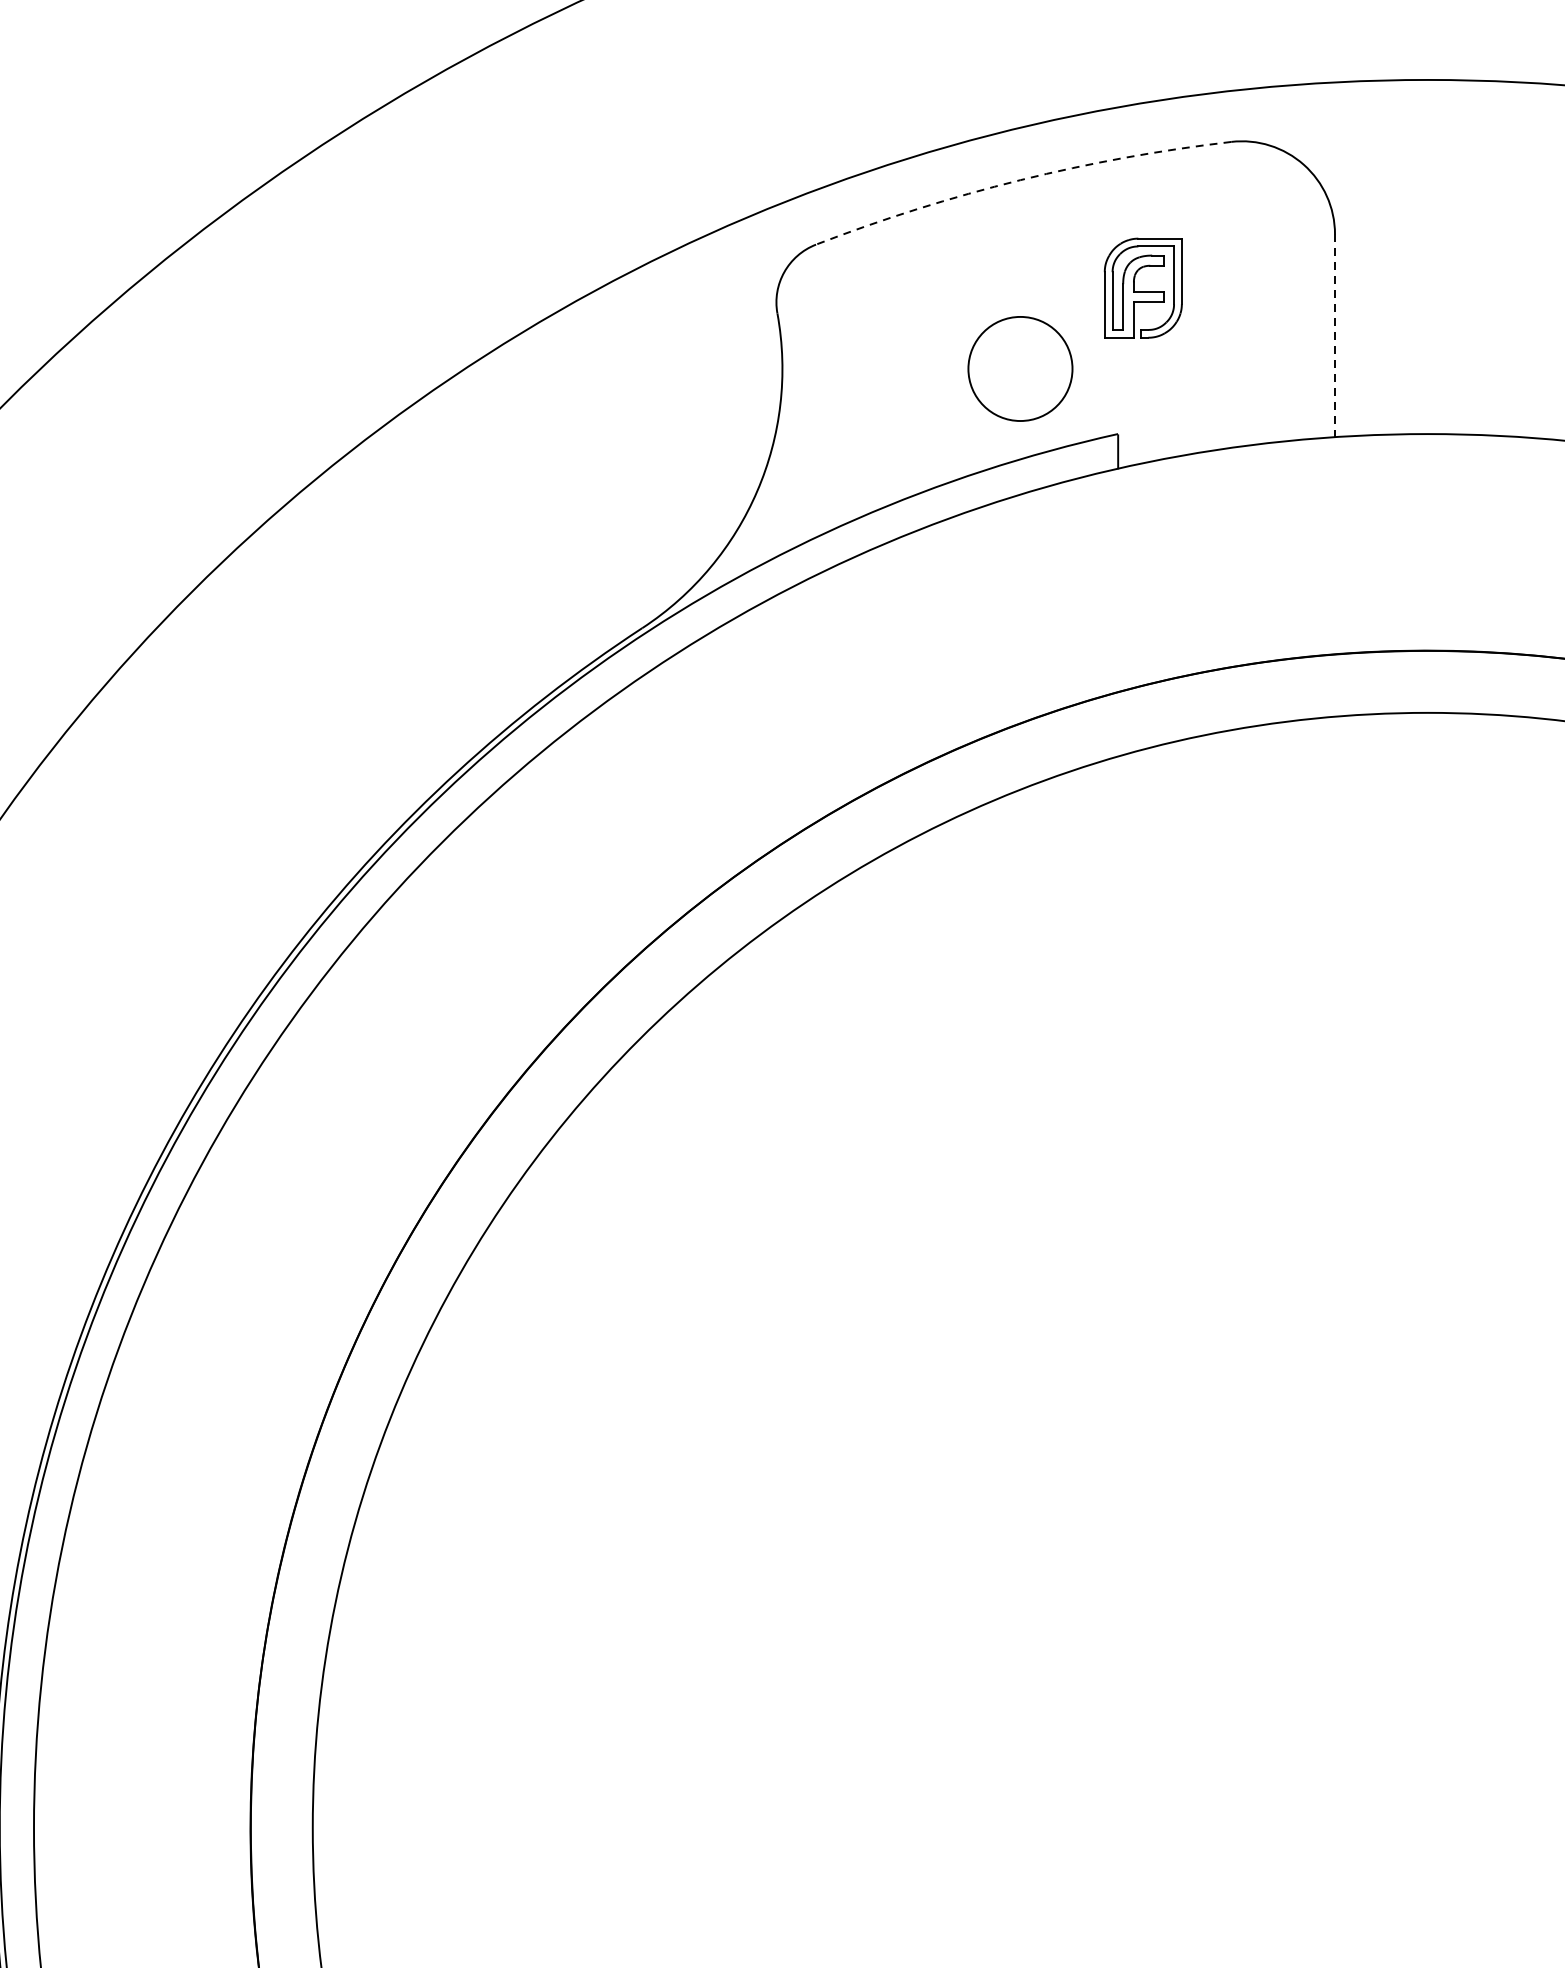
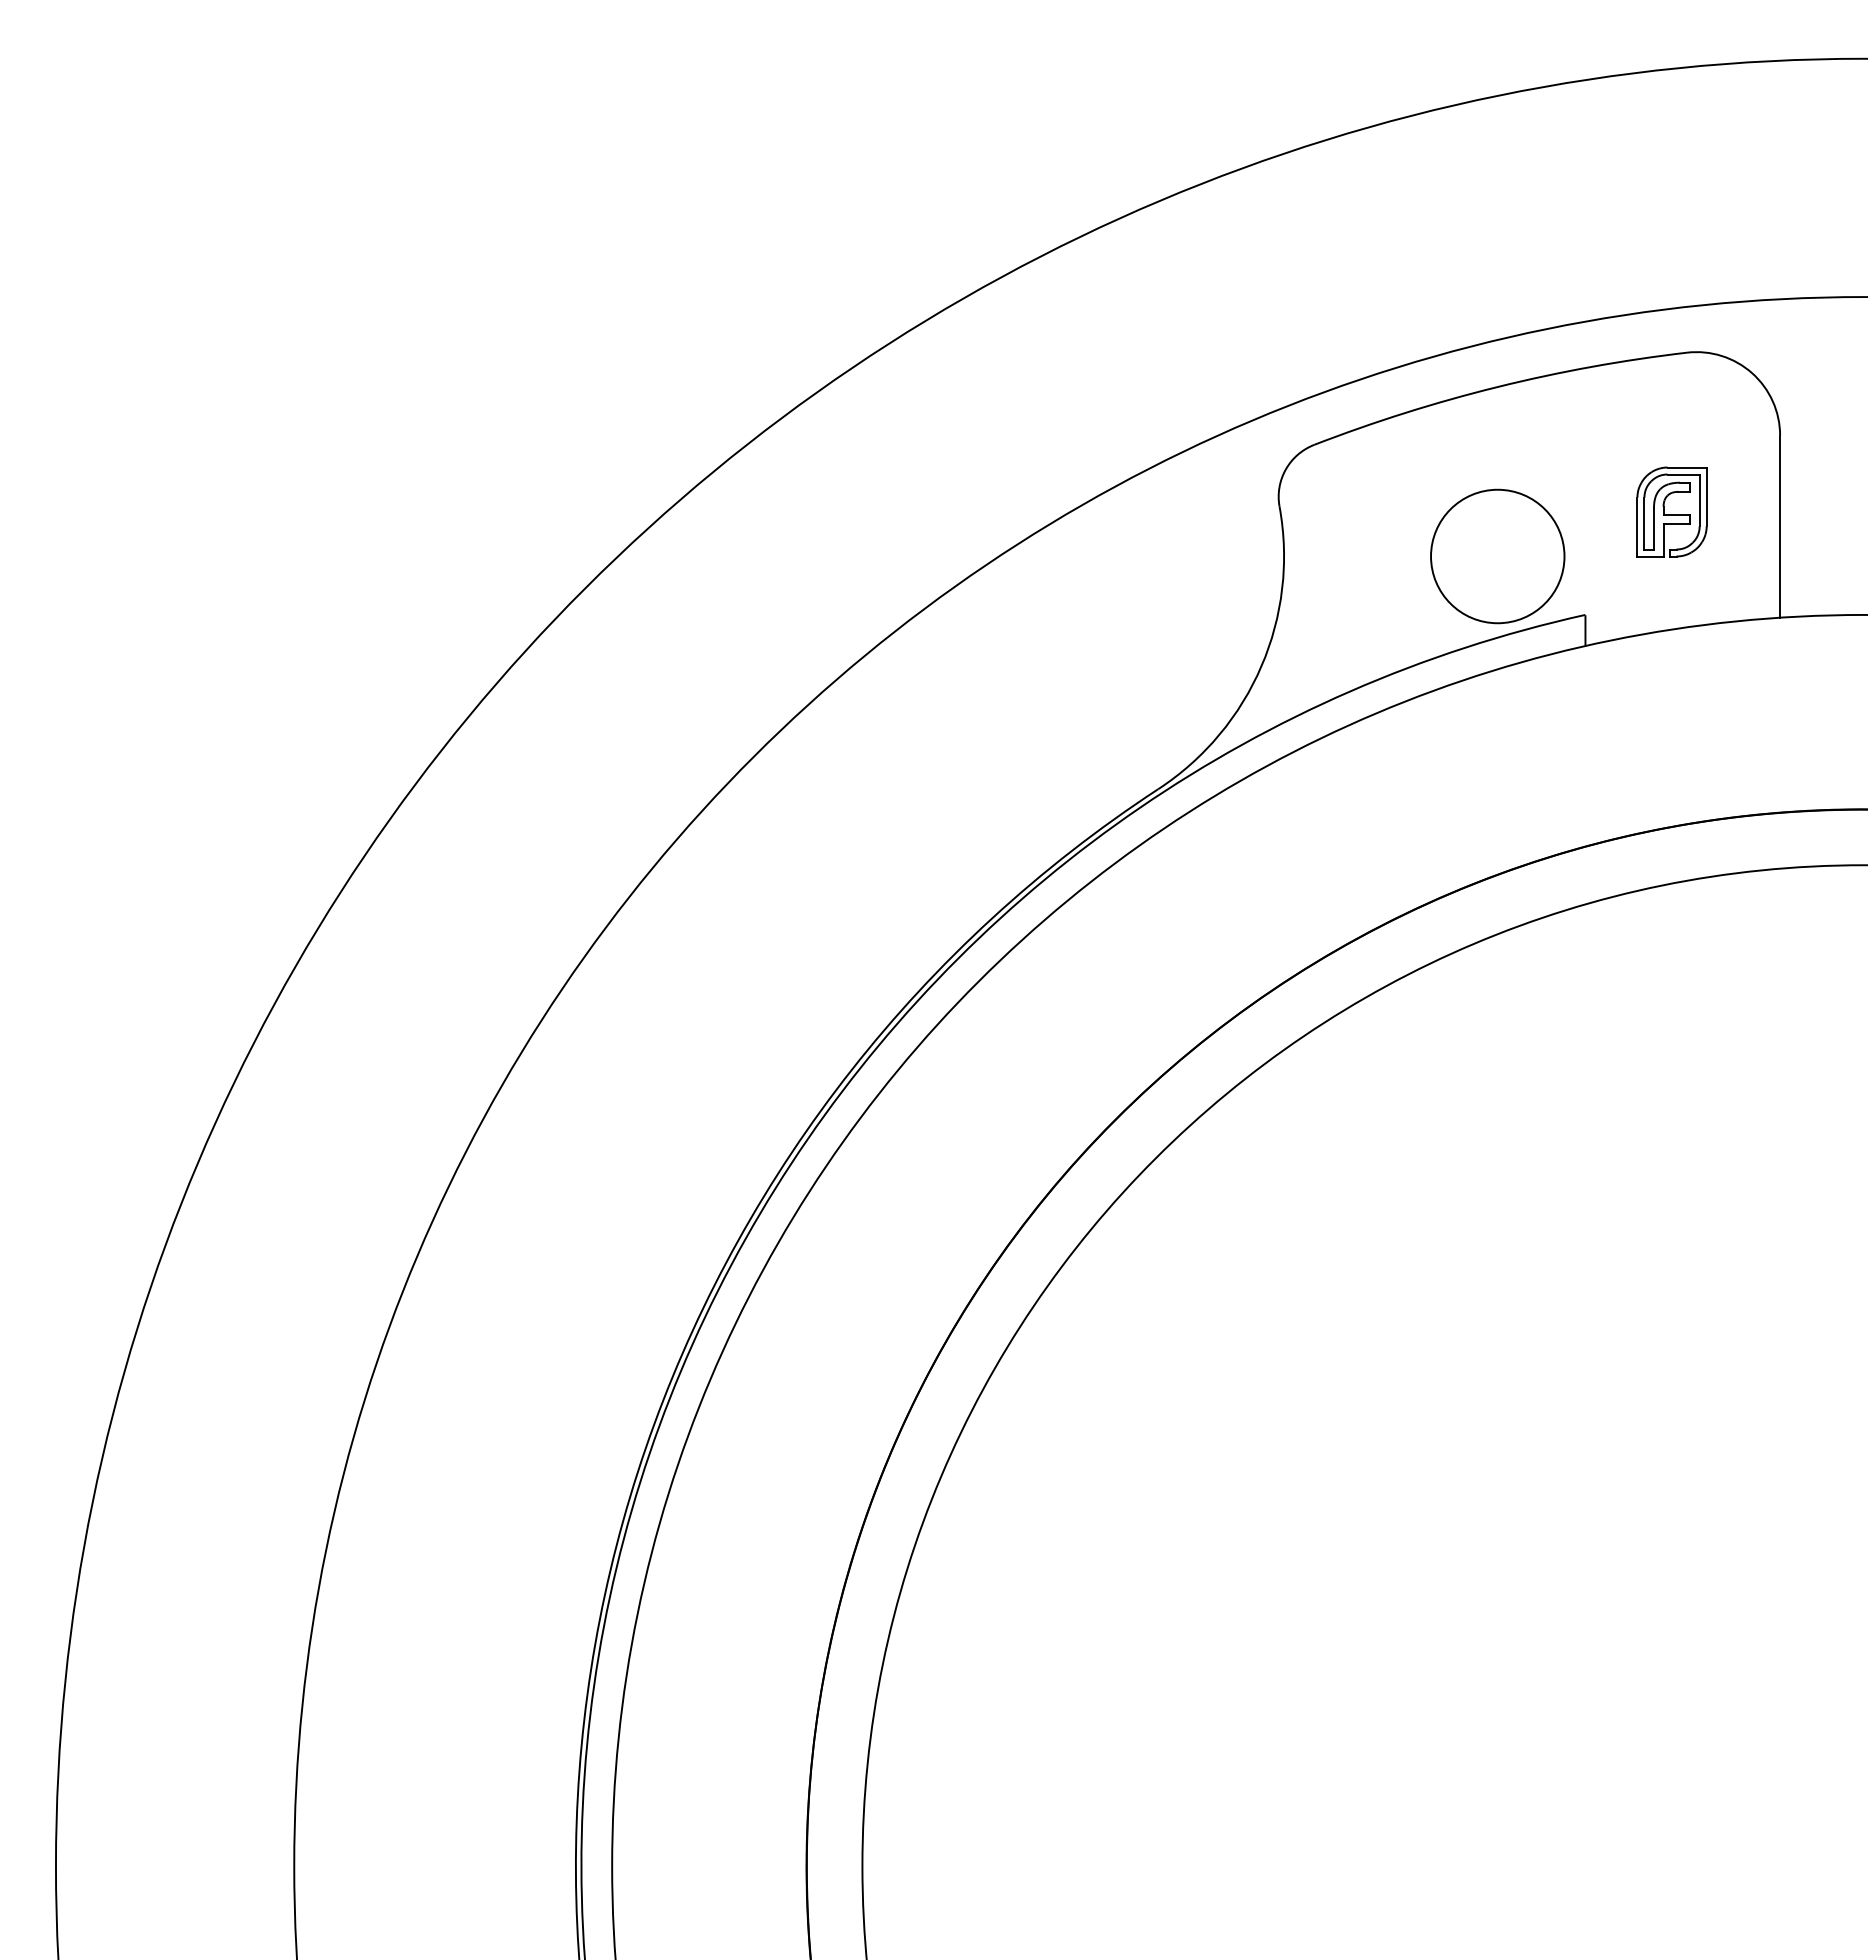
arc: (1020, 180) -> (1497, 387), dashed -> solid
part: (1142, 287) -> (1671, 511), moved
line: (1335, 336) -> (1780, 527), dashed -> solid
circle: (1020, 368) -> (1497, 556), size x1.43

